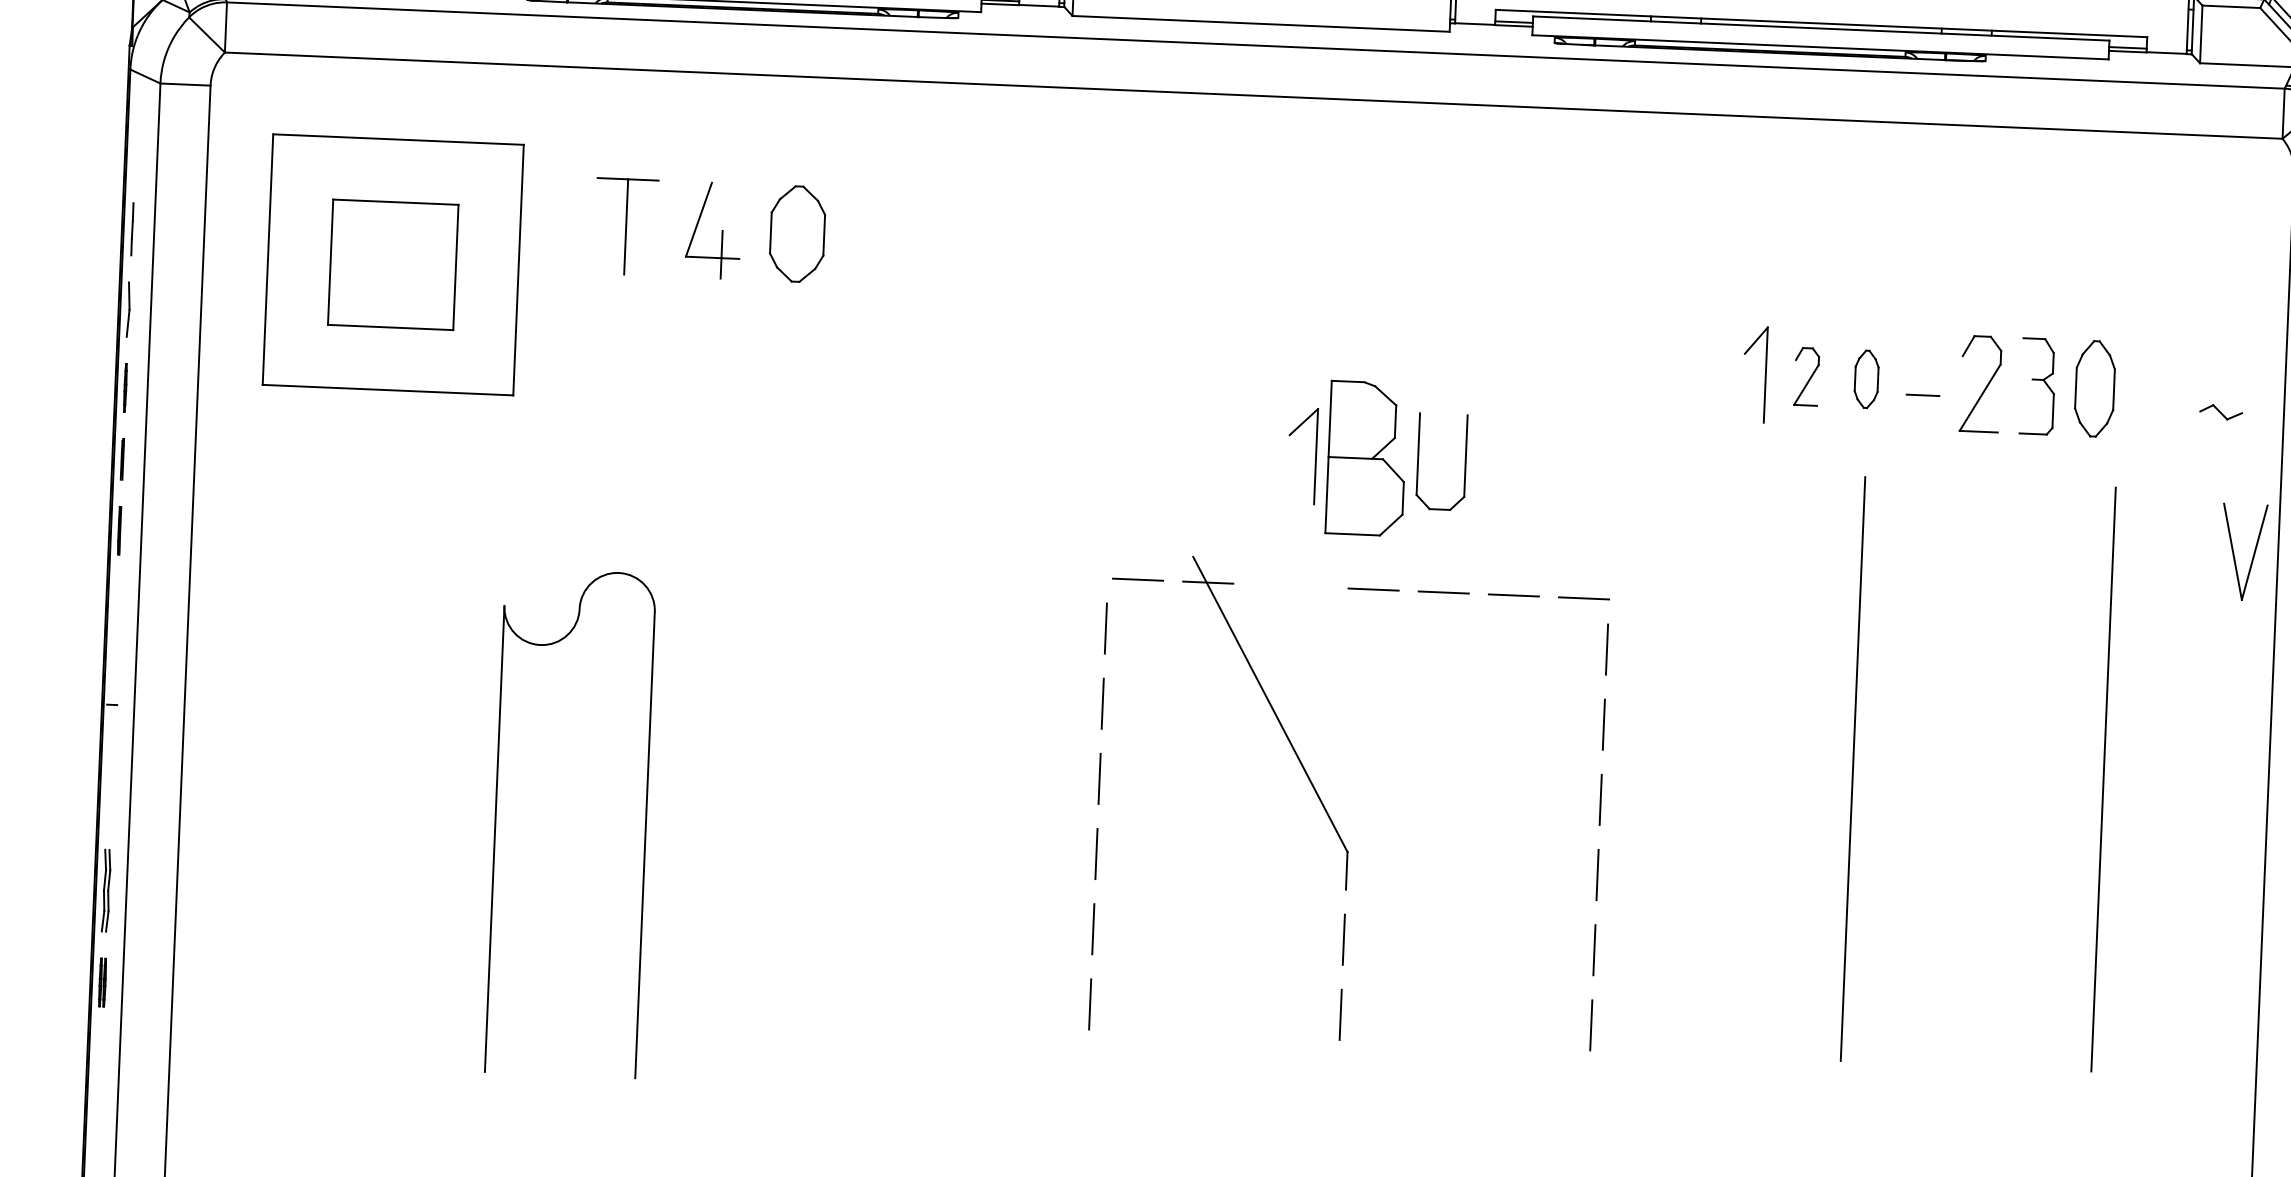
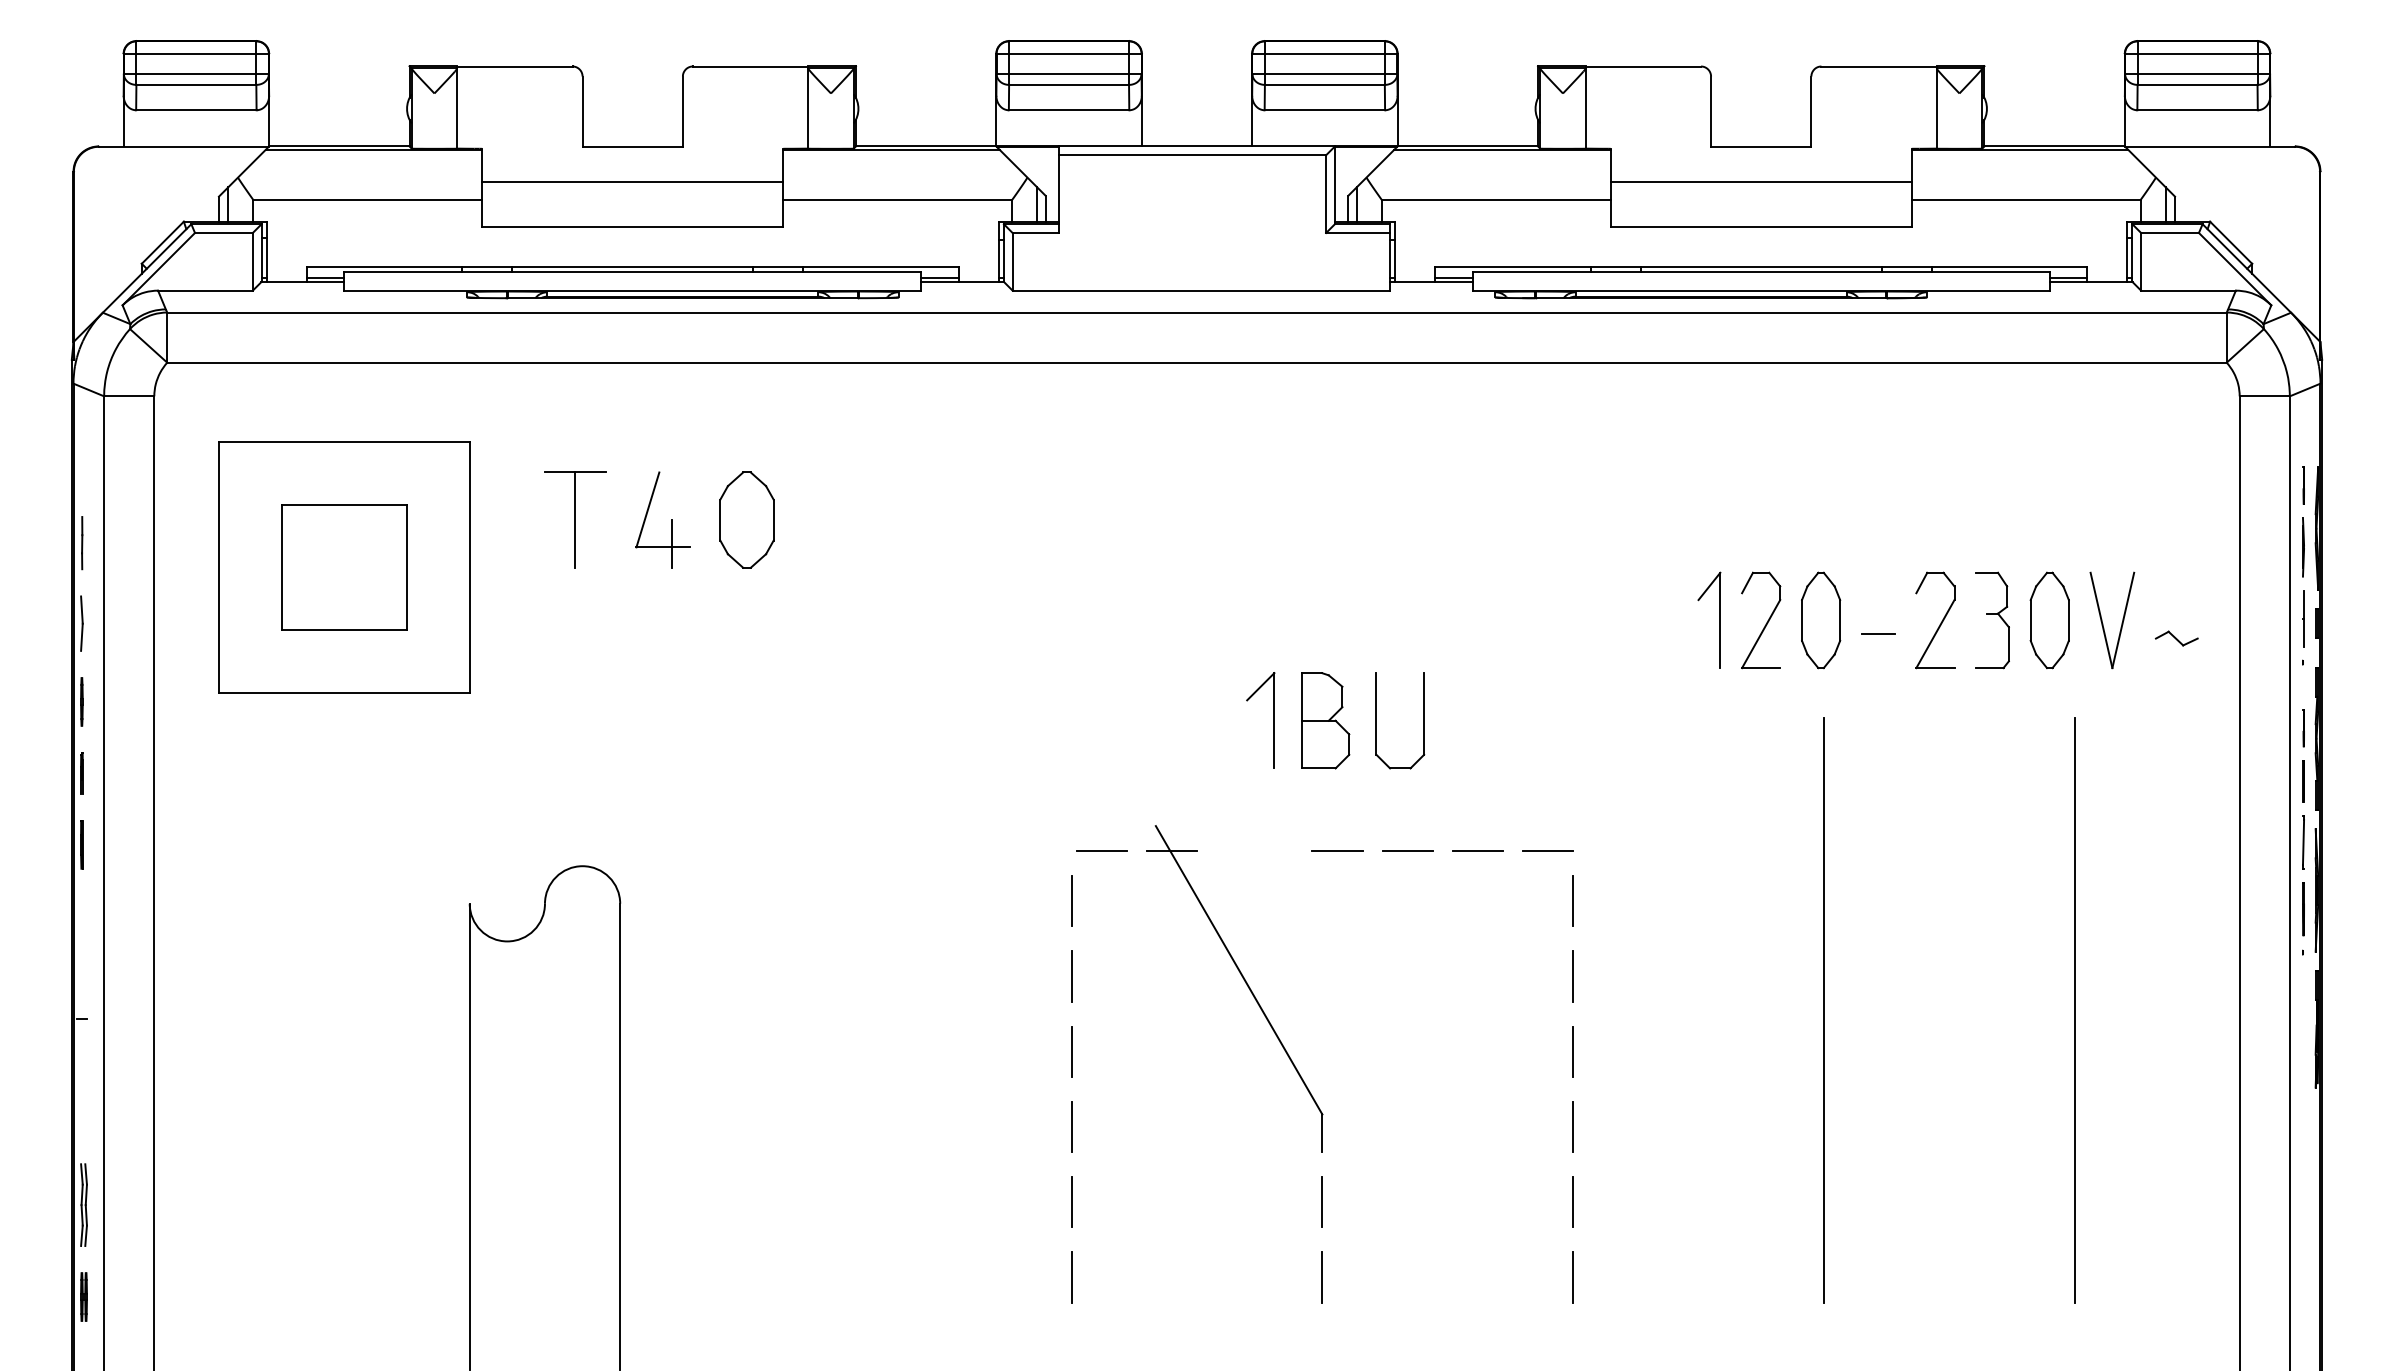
part: (1806, 376) -> (1761, 620), size x1.67
part: (1866, 379) -> (1821, 620), size x1.67
part: (1367, 458) -> (1325, 720), size x0.62
part: (2252, 554) -> (2121, 622), moved

